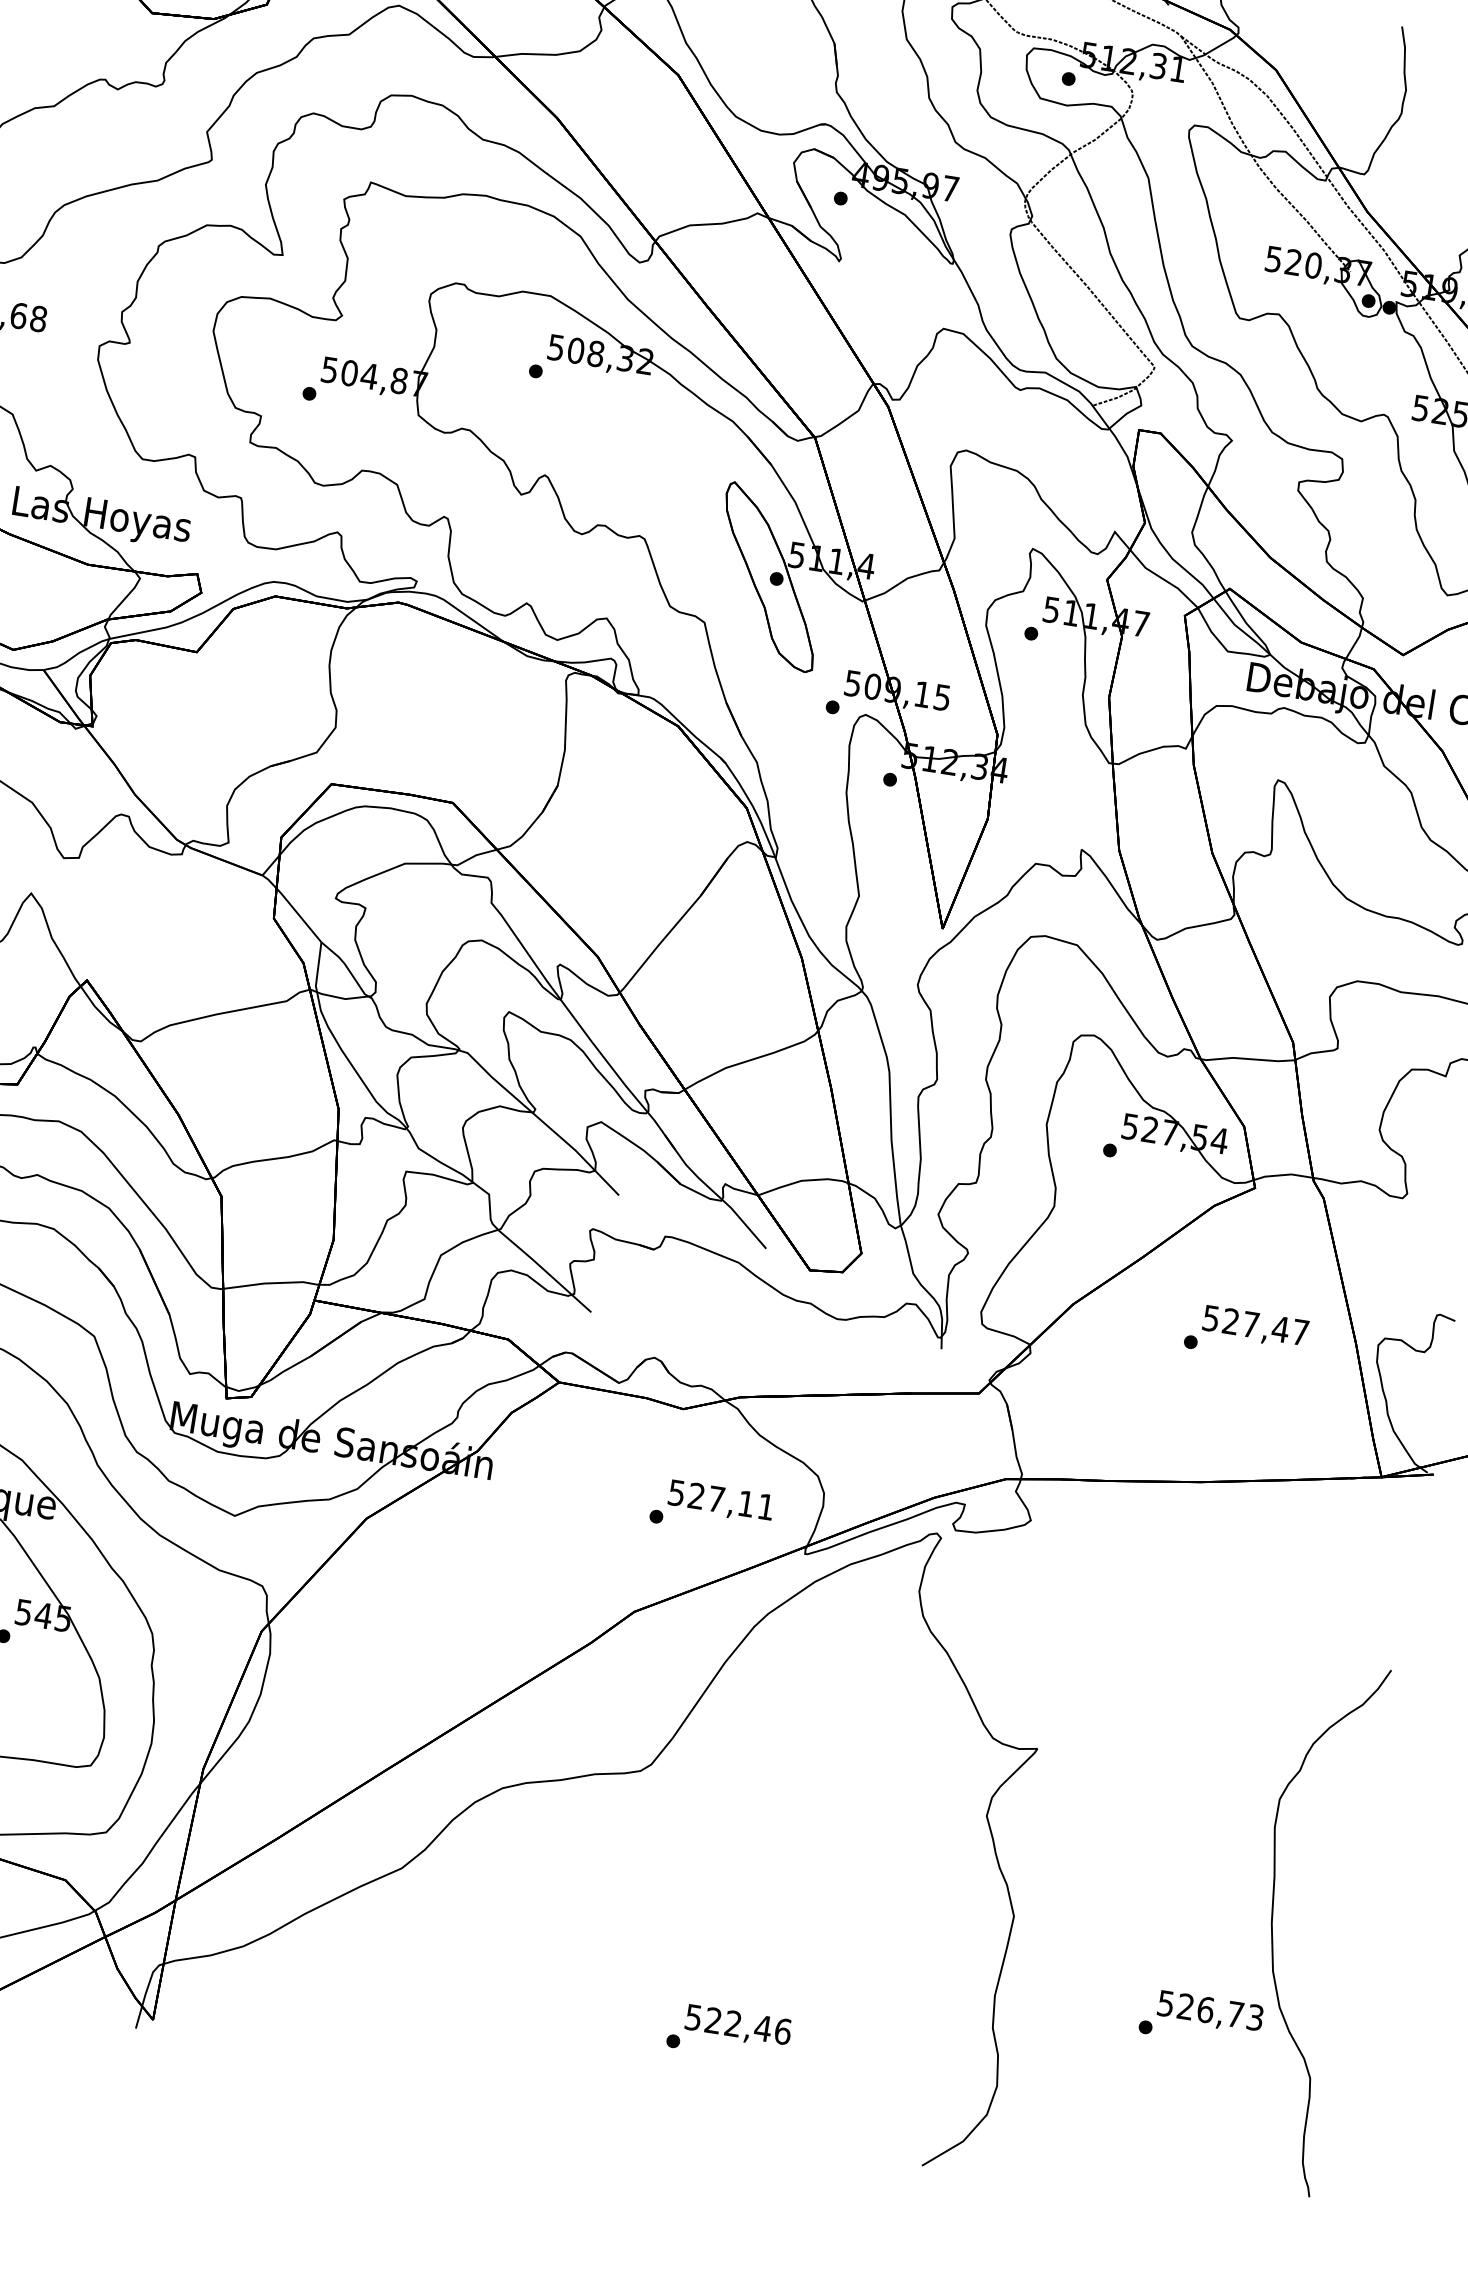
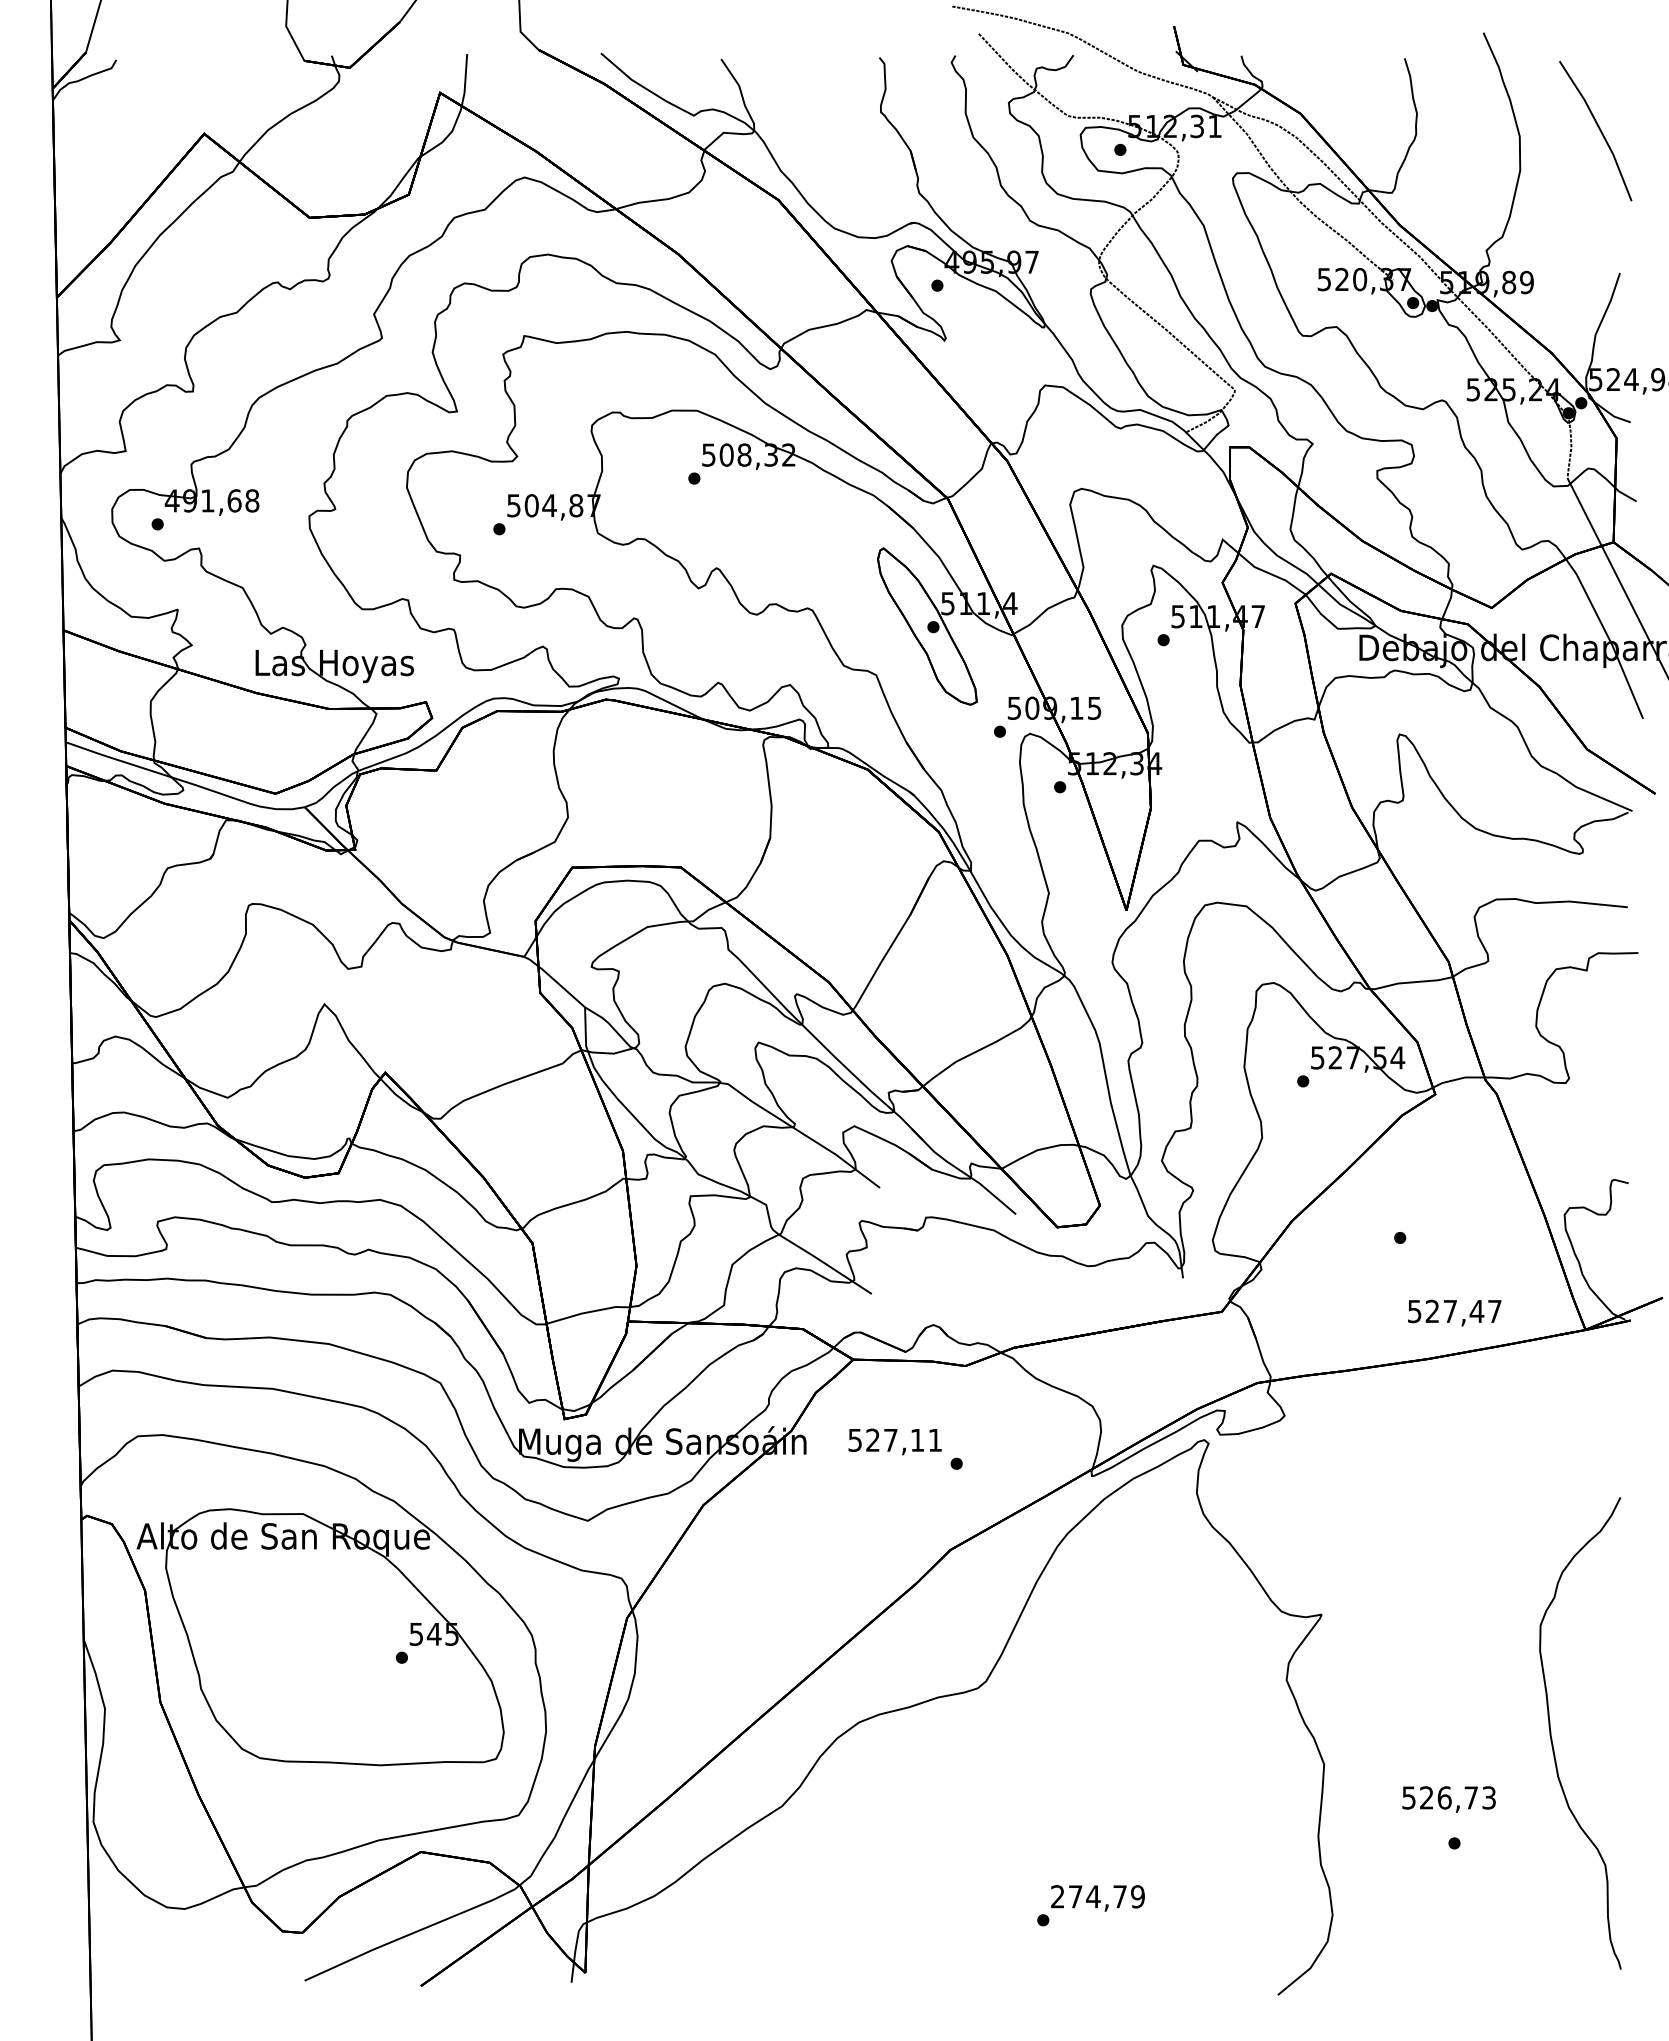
text: (1255, 1326) -> (1454, 1312), moved
text: (720, 1501) -> (894, 1441), moved
text: (1209, 2012) -> (1448, 1799), moved
text: (739, 2024) -> (1098, 1896), 522,46 -> 274,79

